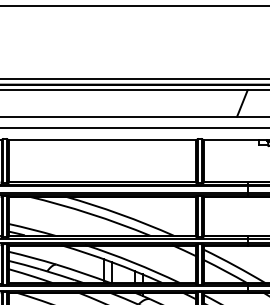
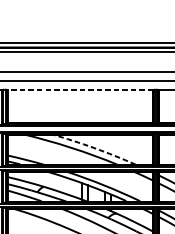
line: (101, 139) -> (79, 90), solid -> dashed
arc: (120, 214) -> (94, 148), solid -> dashed

